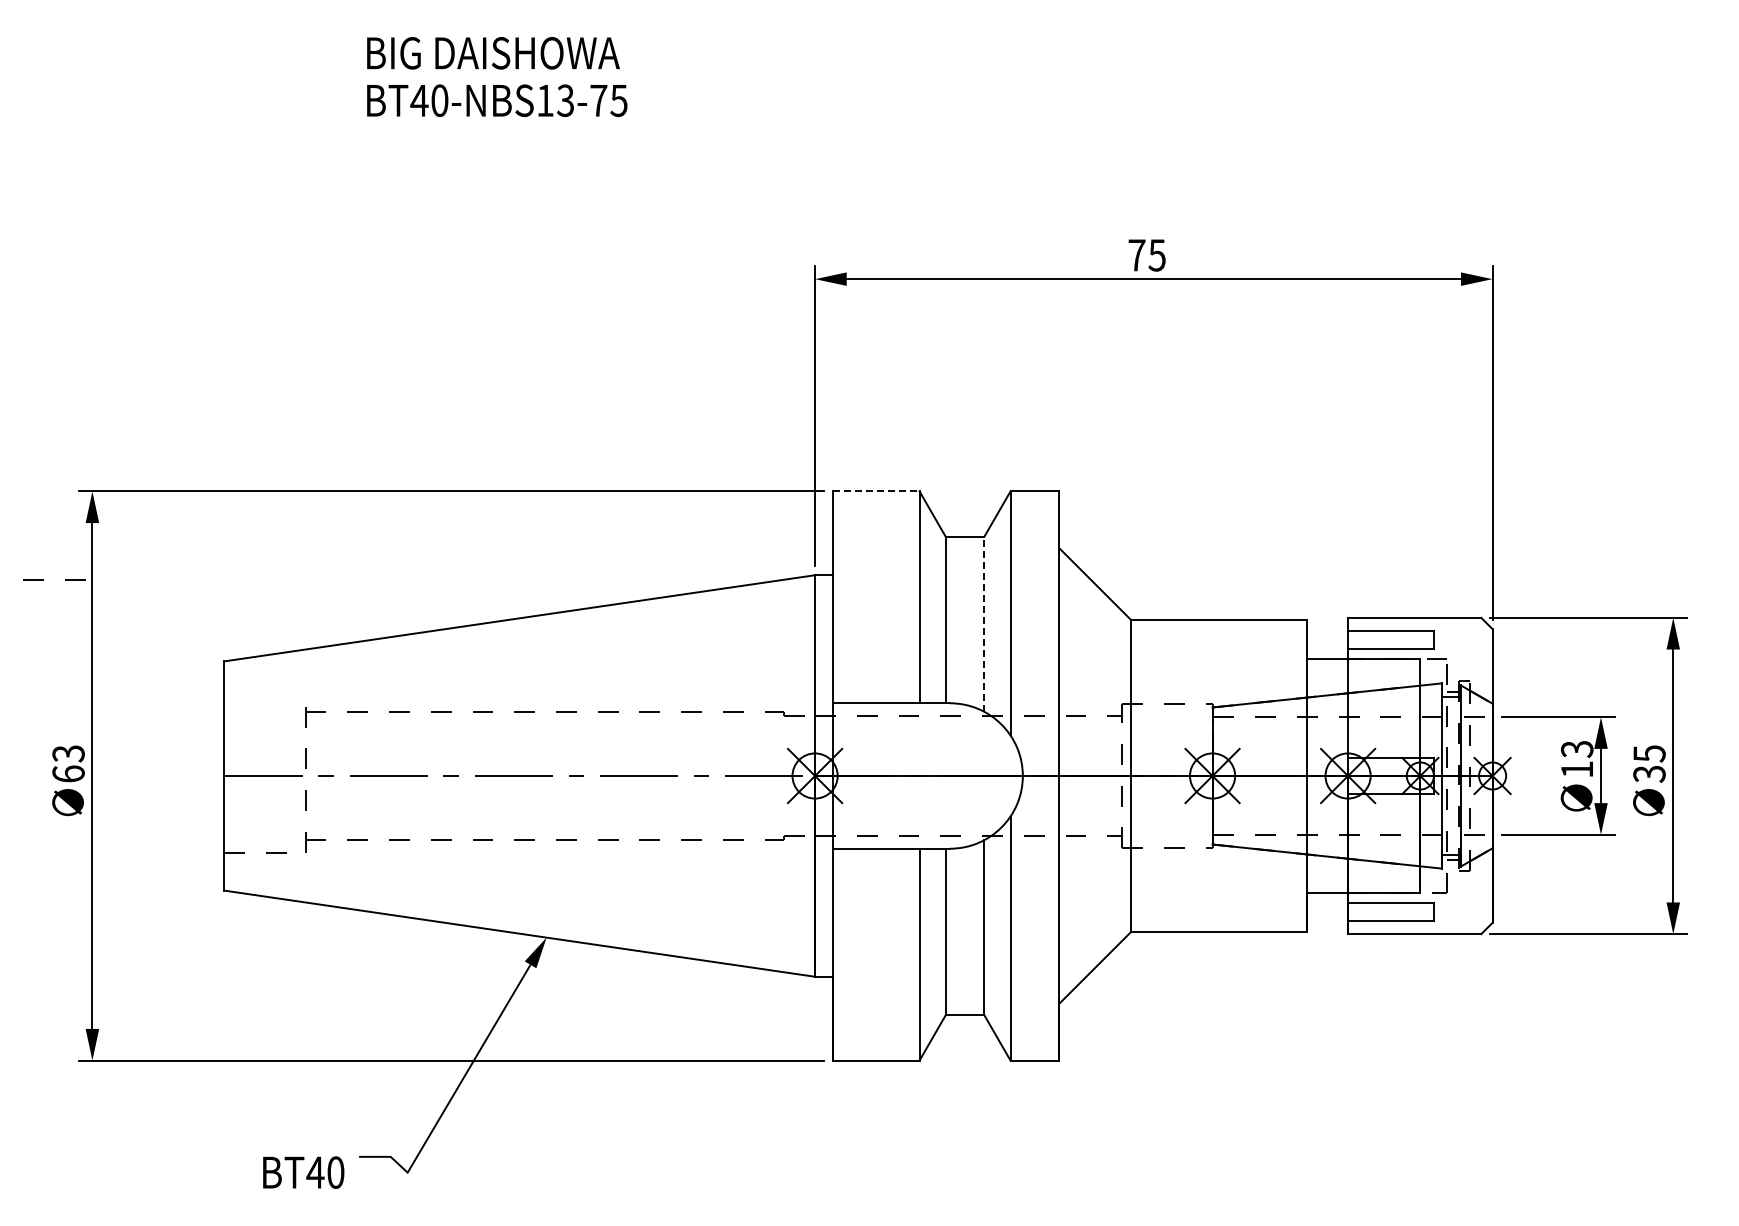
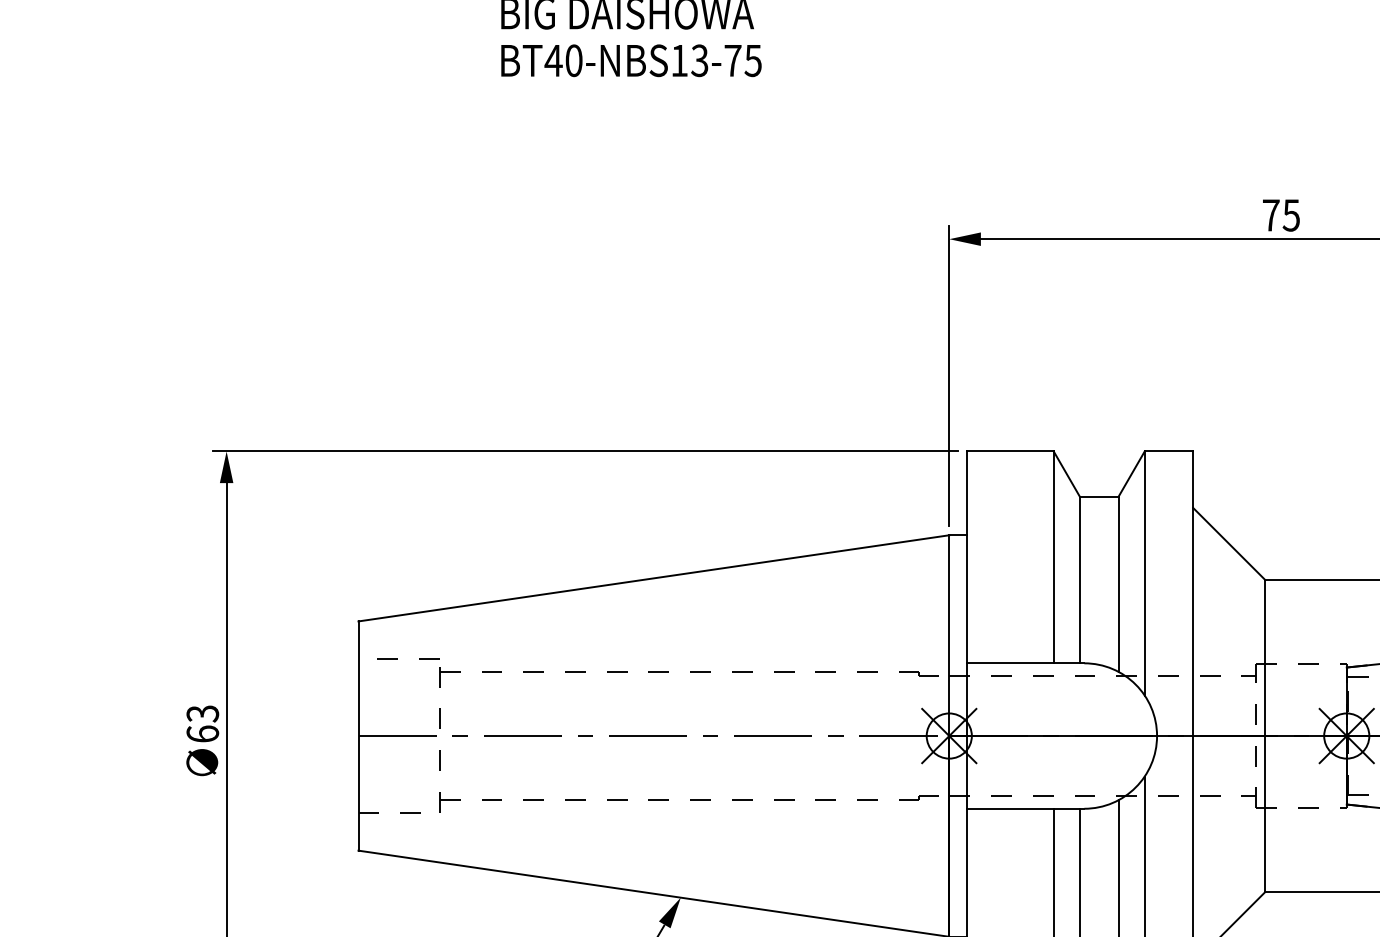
line: (876, 491) -> (1010, 451), dashed -> solid
line: (43, 579) -> (397, 658), moved
line: (984, 624) -> (1118, 584), dashed -> solid

